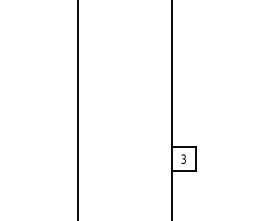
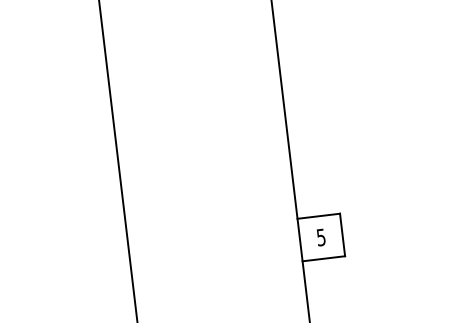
text: (183, 158) -> (320, 236), 3 -> 5

